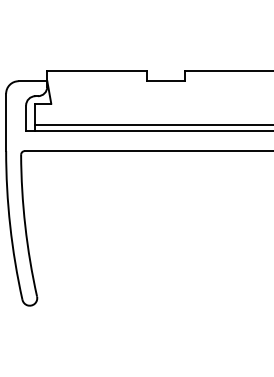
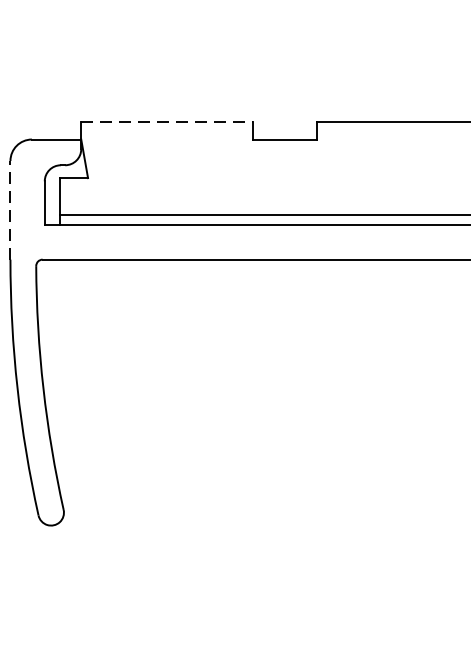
line: (97, 71) -> (167, 122), solid -> dashed
line: (6, 122) -> (11, 210), solid -> dashed

